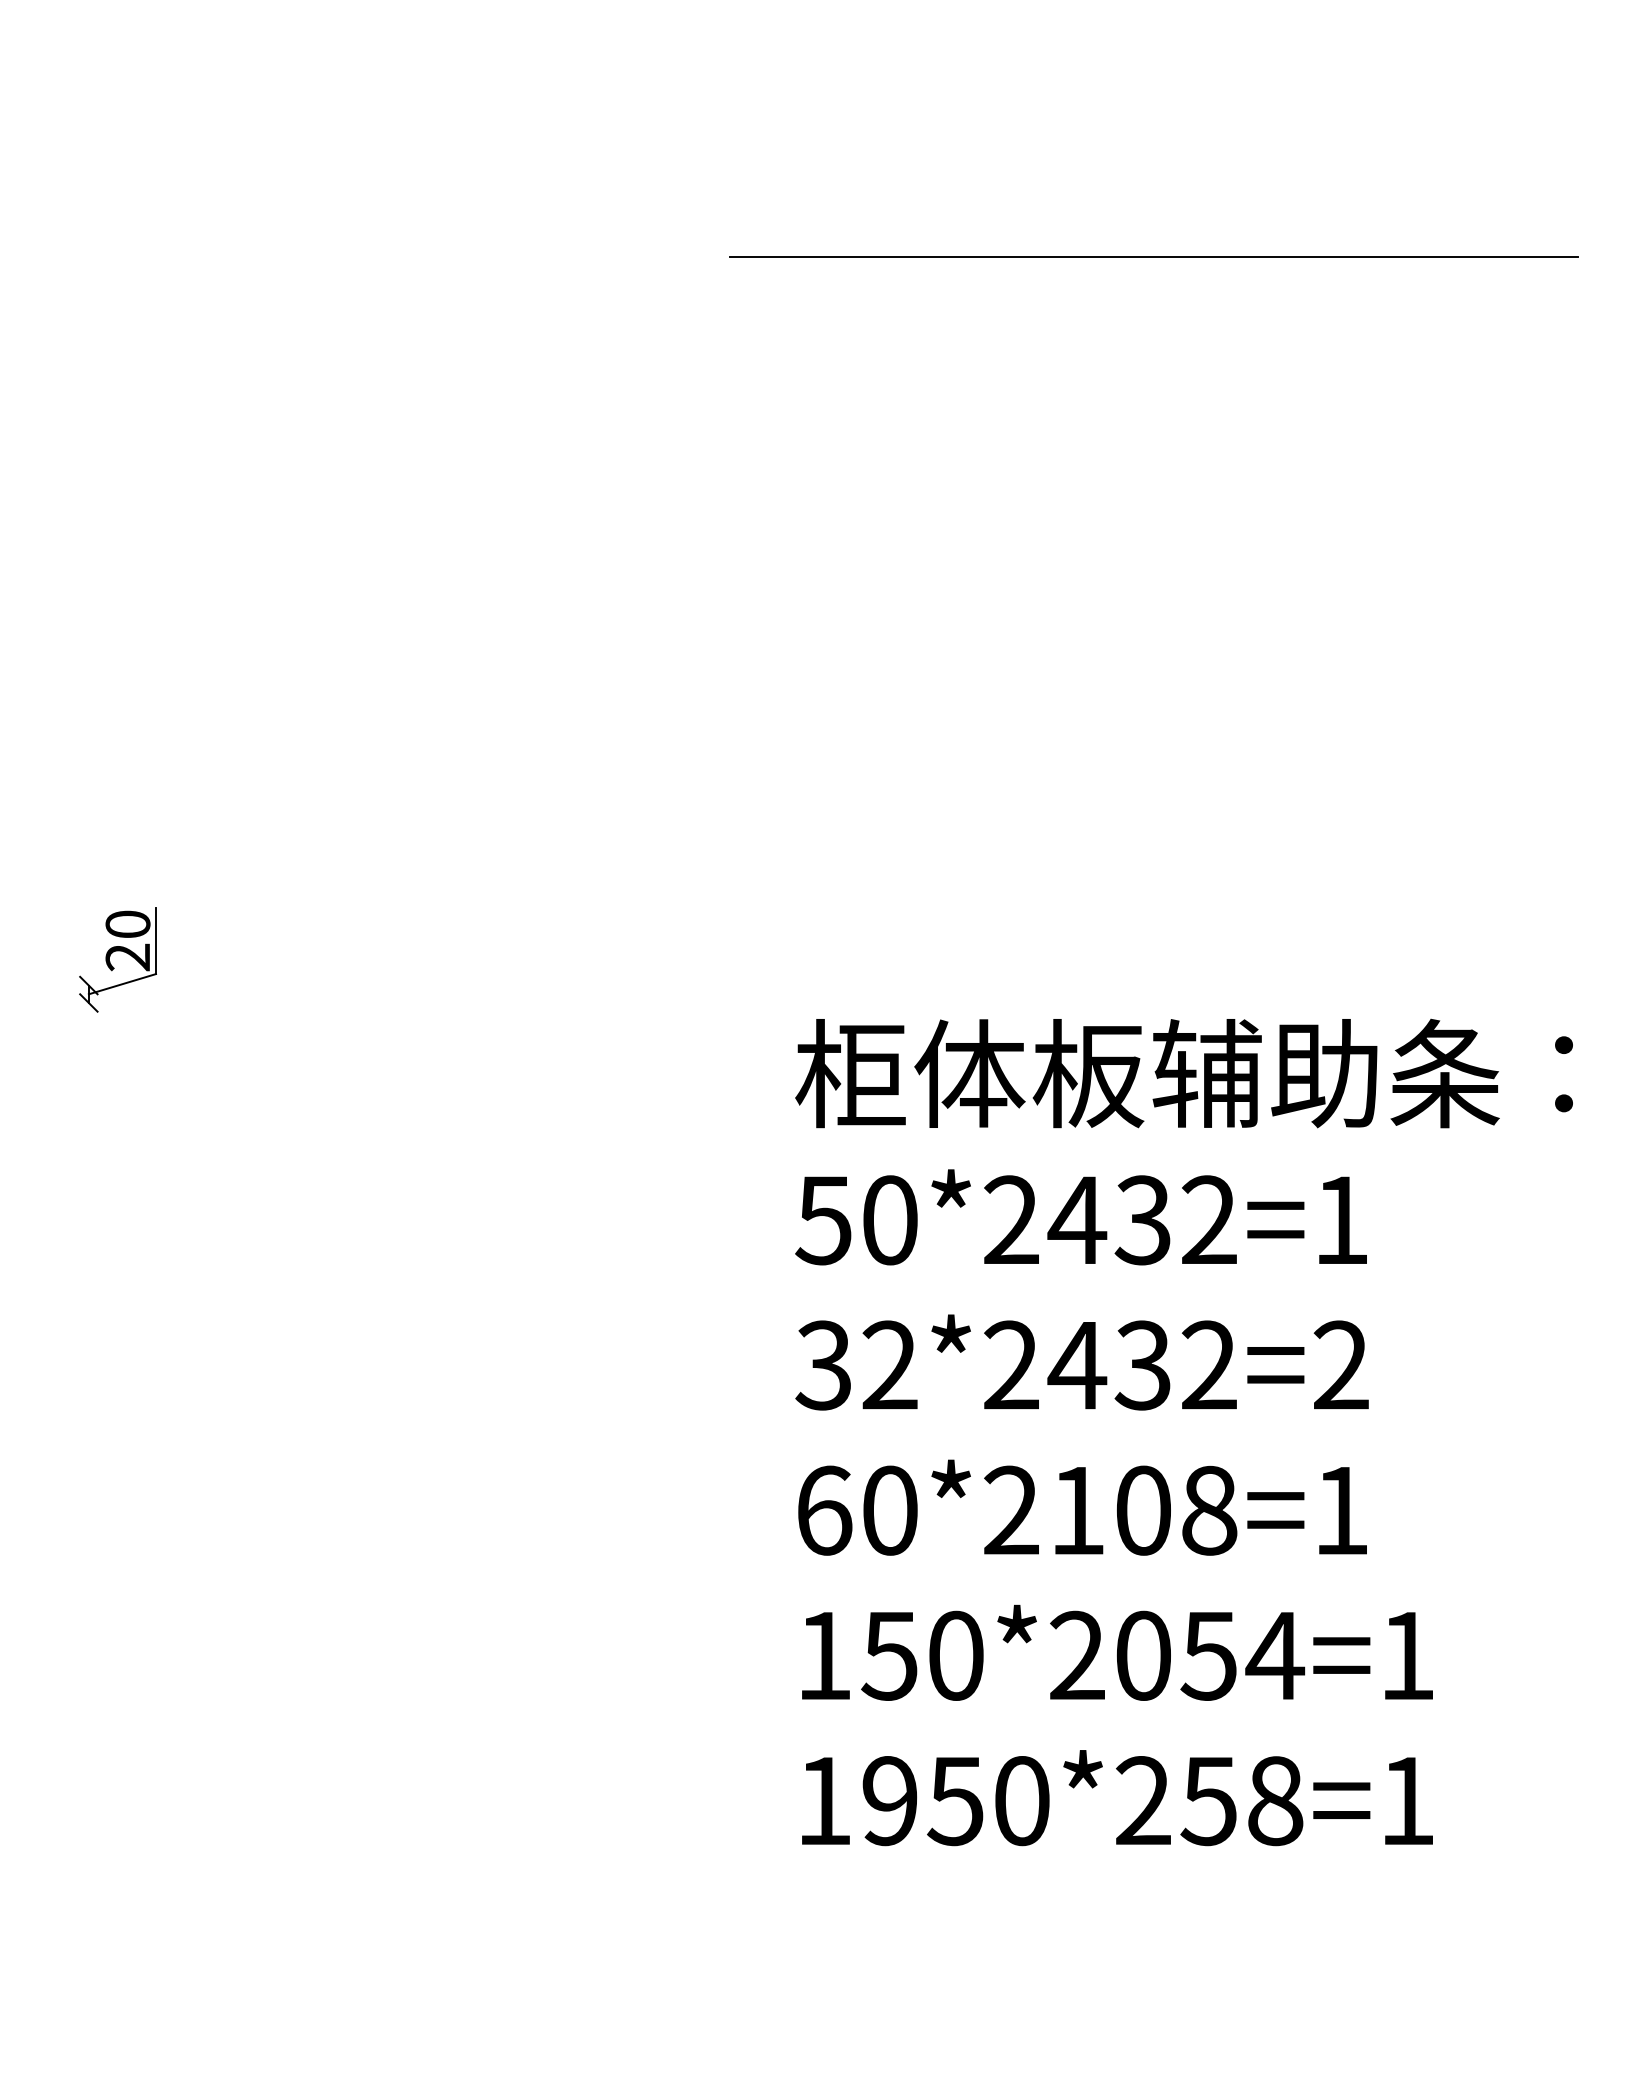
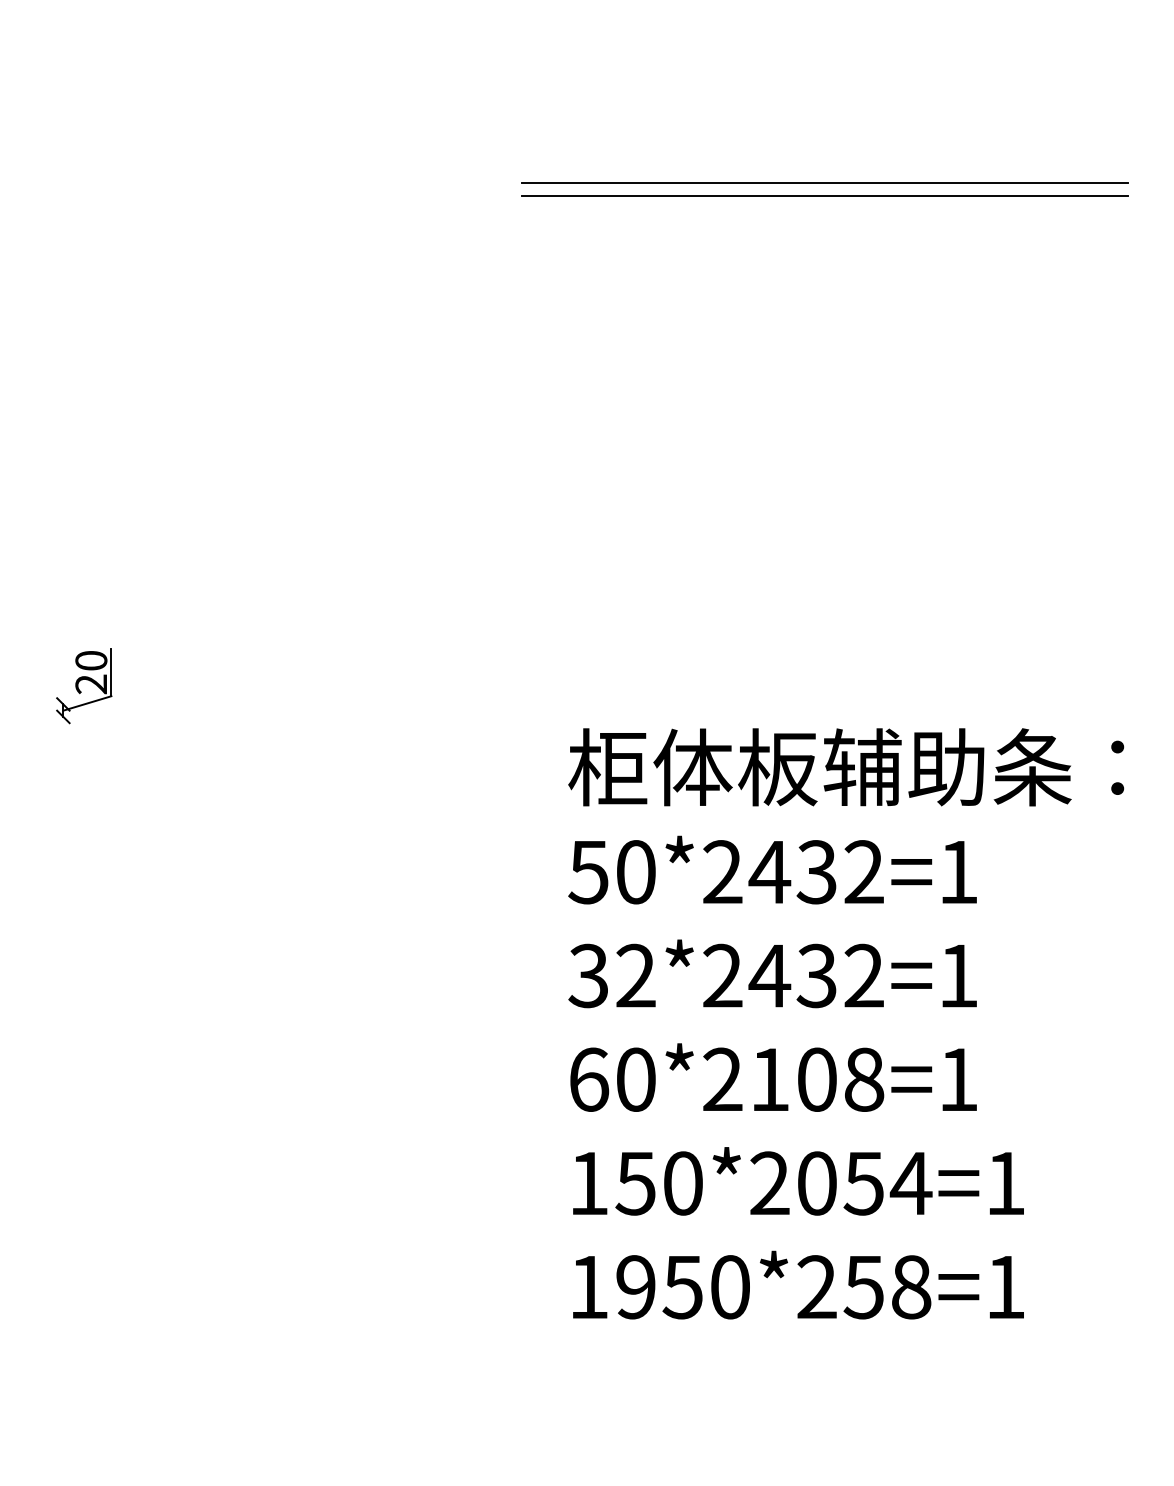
line: (1153, 273) -> (824, 195), added
text: (1340, 1364) -> (957, 975), 32*2432=2 -> 32*2432=1

